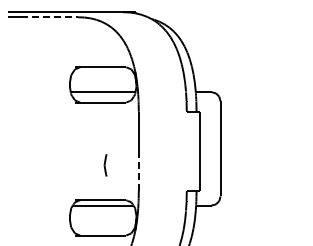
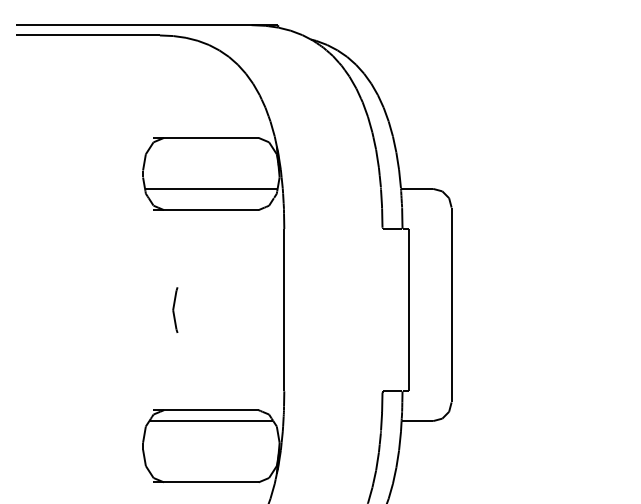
line: (49, 17) -> (101, 35), dashed -> solid
part: (105, 165) -> (175, 310), moved
line: (138, 171) -> (283, 351), dashed -> solid

